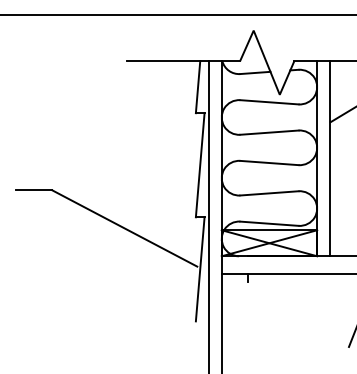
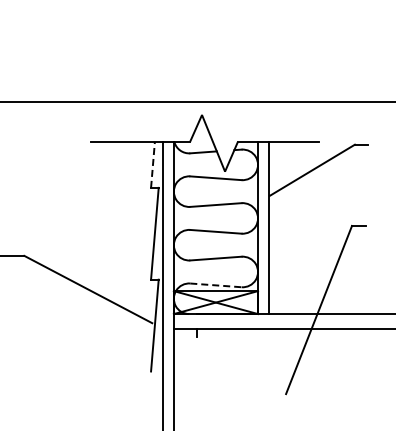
line: (198, 86) -> (153, 164), solid -> dashed
line: (268, 223) -> (215, 285), solid -> dashed

